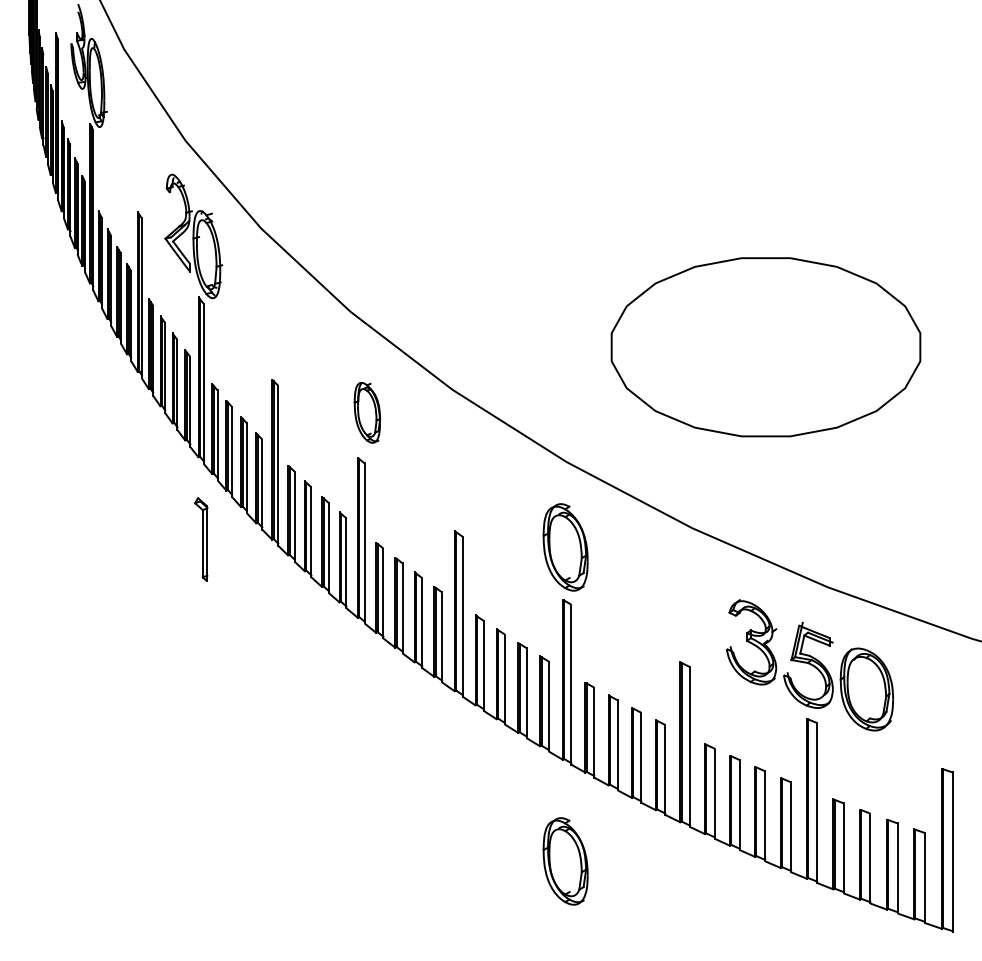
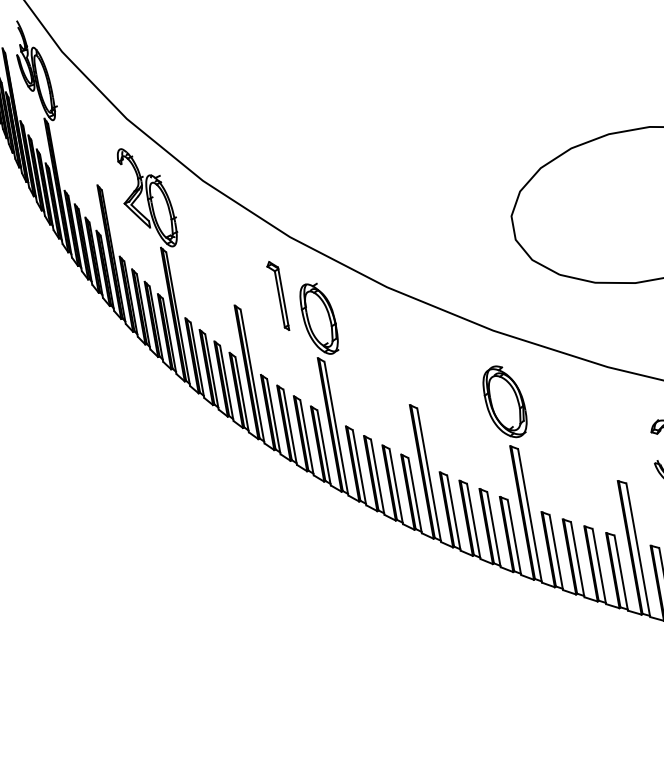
part: (367, 412) -> (319, 318), size x1.43
part: (201, 539) -> (278, 295), moved
part: (565, 861) -> (551, 664), removed

